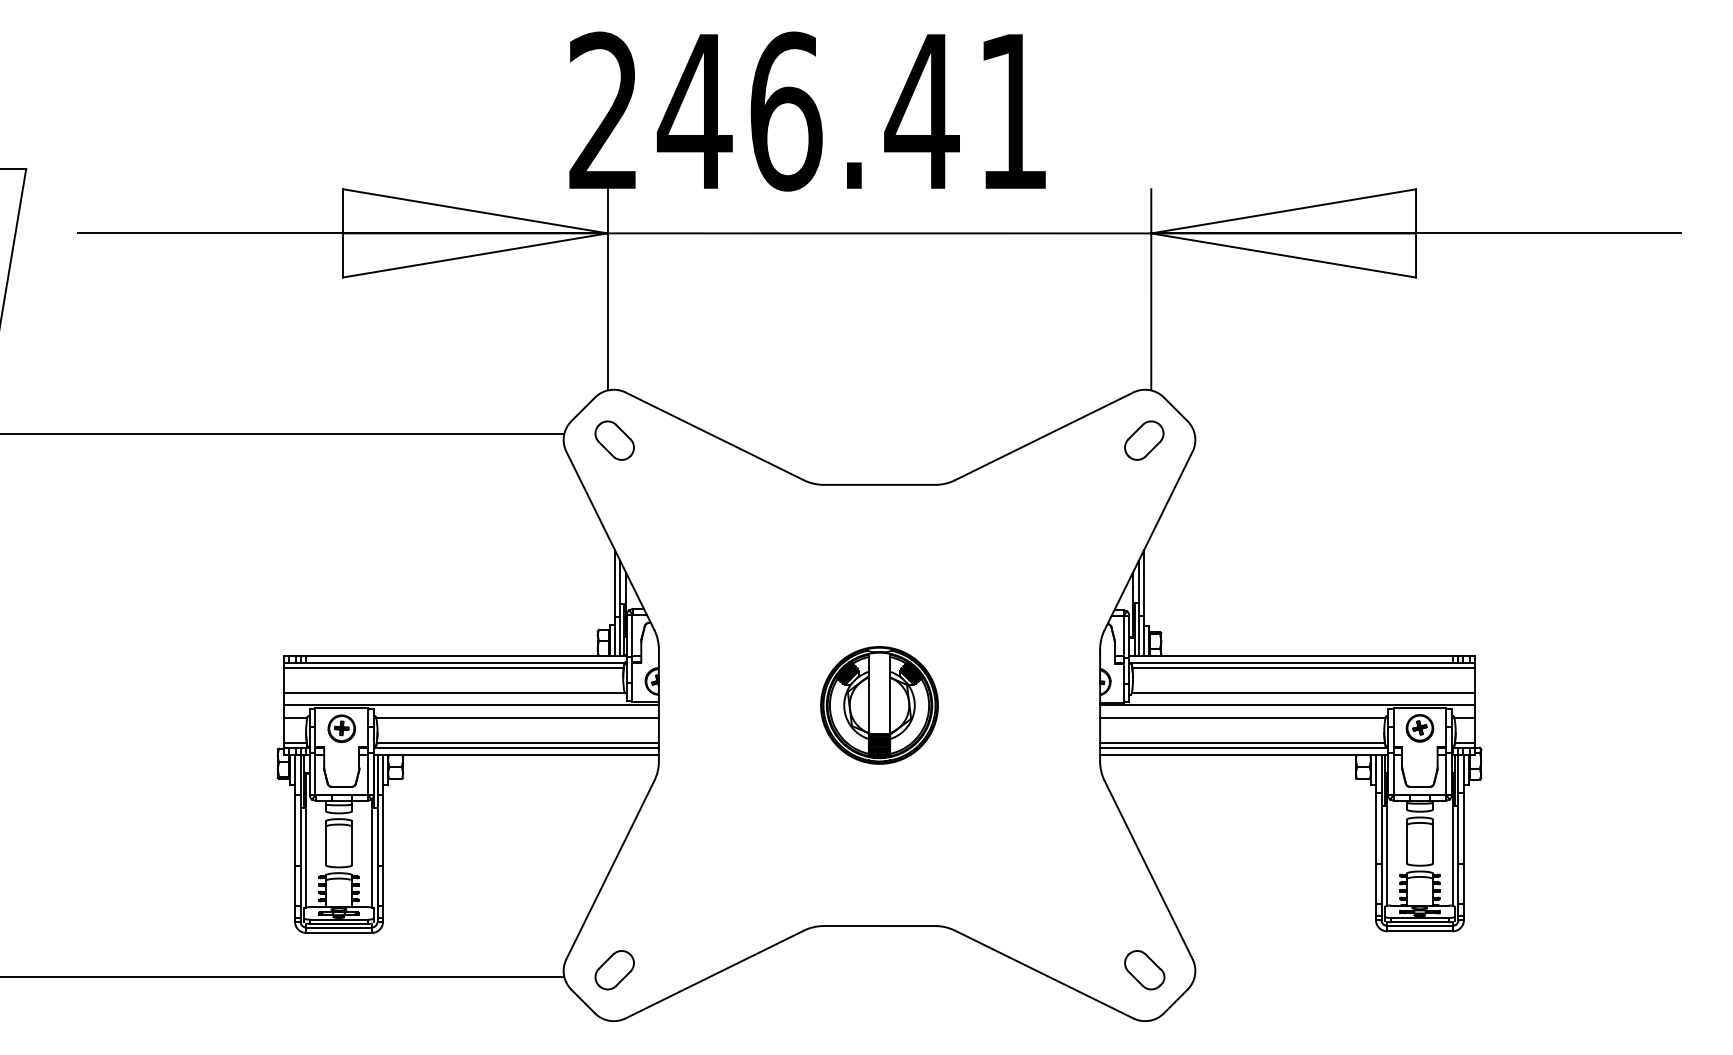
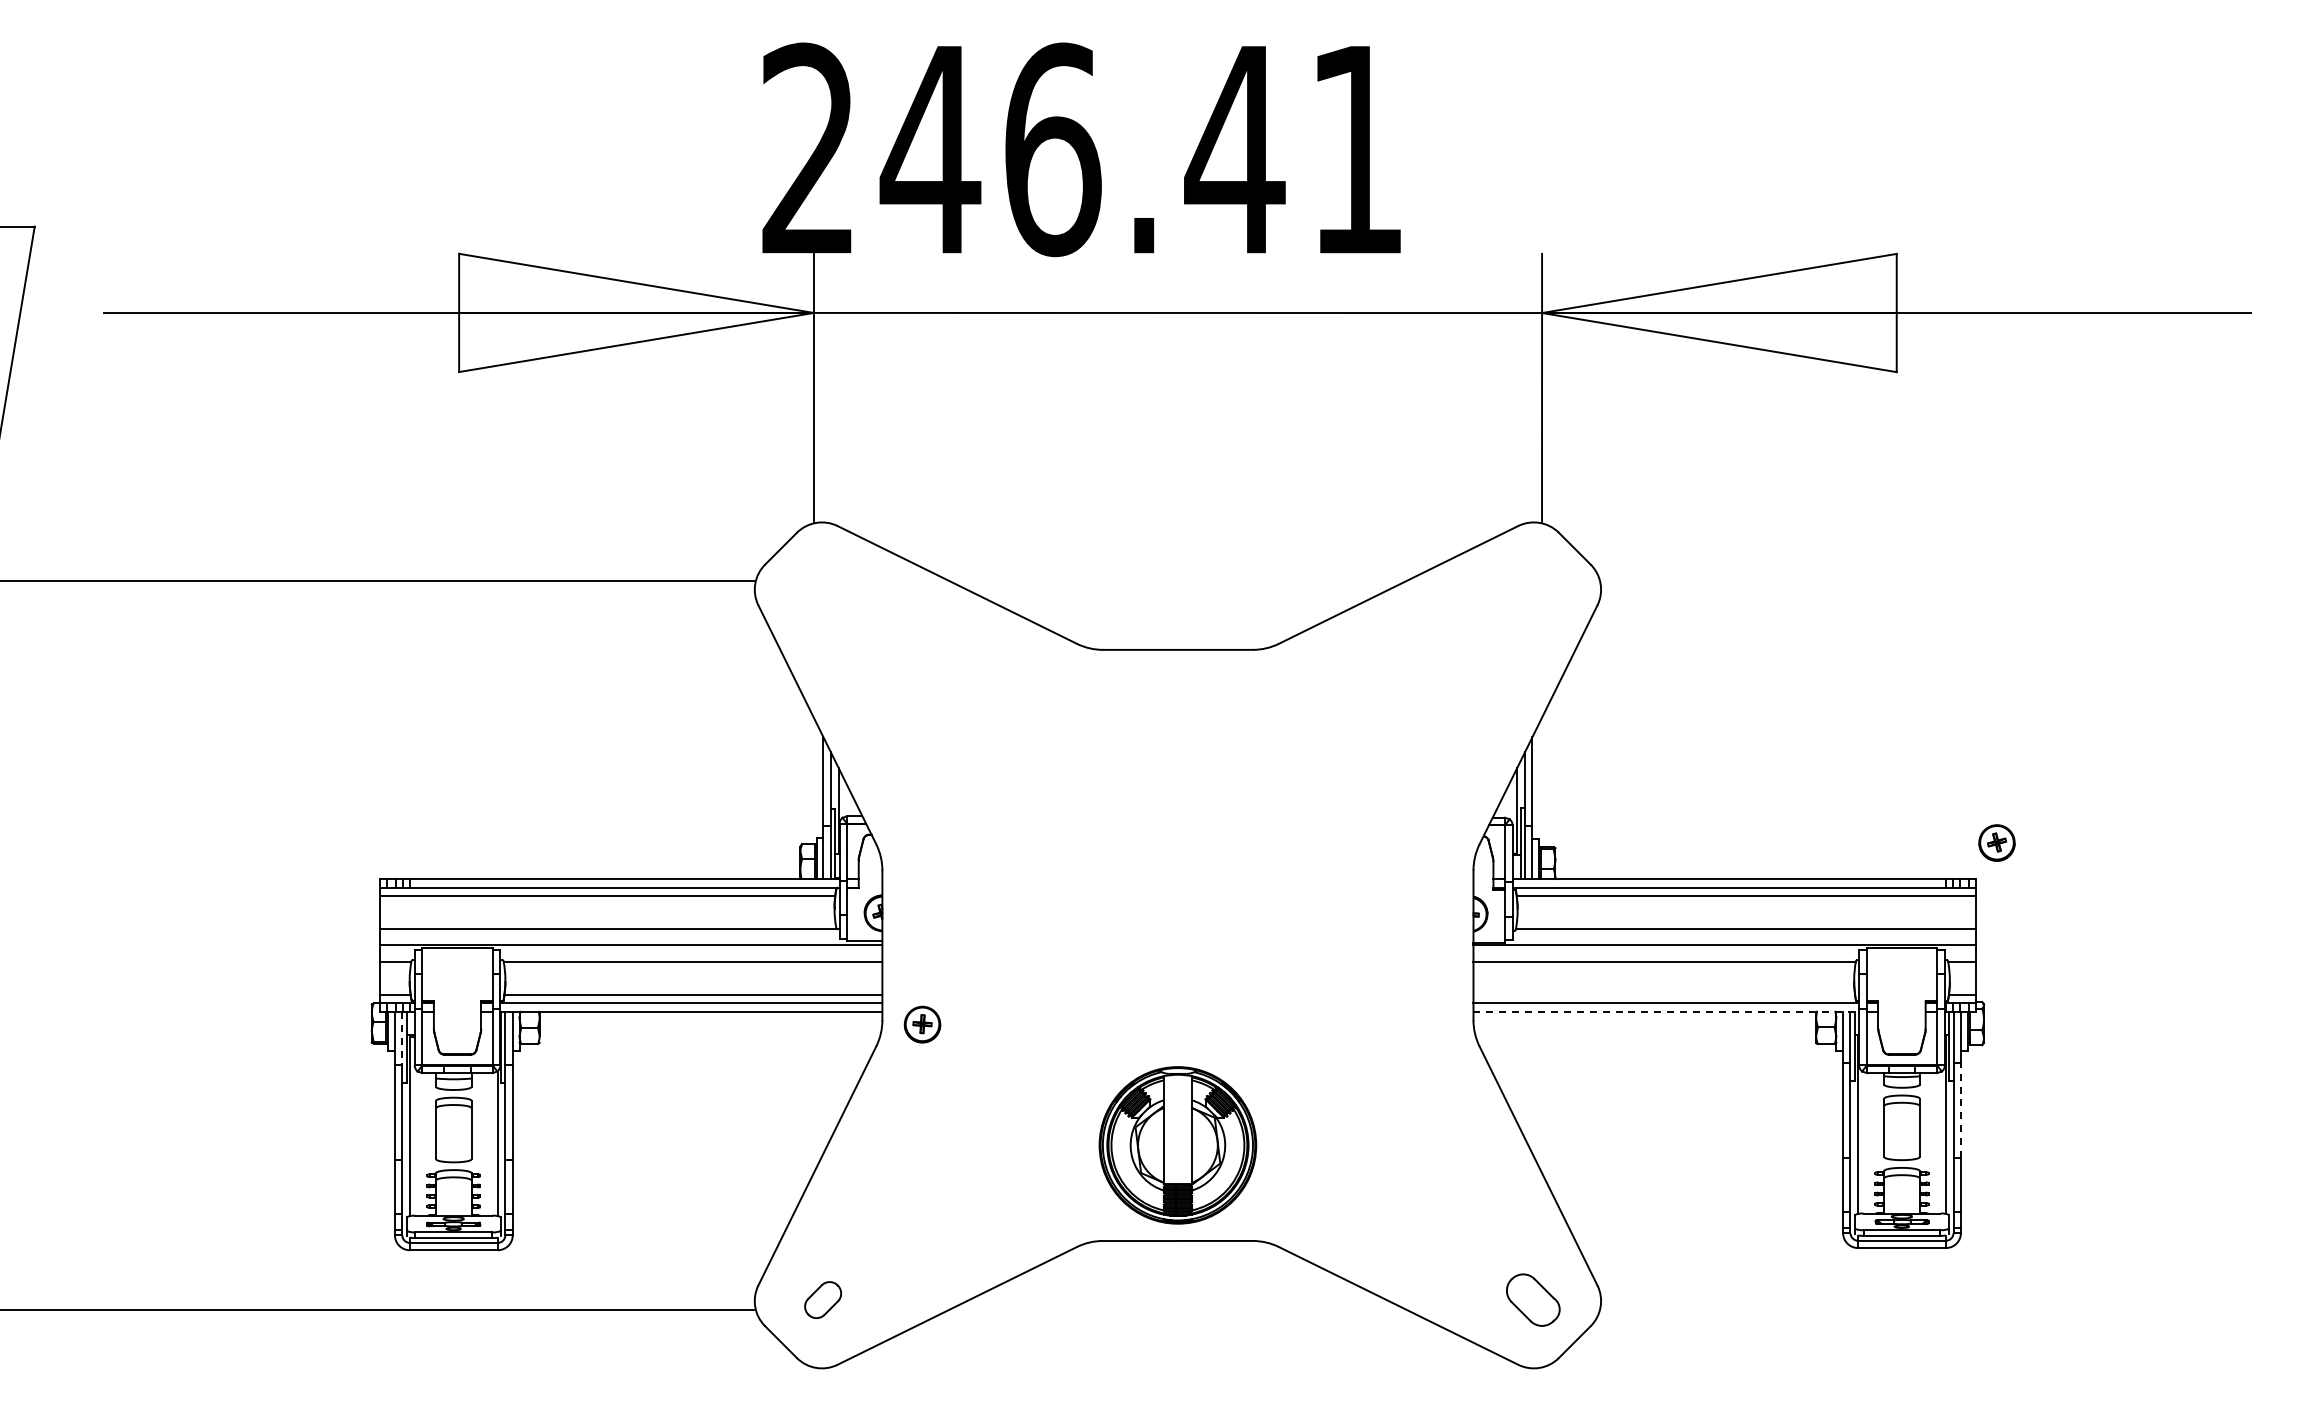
part: (614, 440) -> (822, 590), removed
part: (1144, 440) -> (1532, 590), removed
part: (879, 705) -> (1177, 1145), moved
part: (1419, 727) -> (1996, 842), moved
part: (341, 728) -> (922, 1024), moved
line: (1242, 742) -> (1664, 995), removed
line: (1244, 754) -> (1666, 1011), solid -> dashed
line: (300, 774) -> (402, 1038), solid -> dashed
line: (1463, 828) -> (1960, 1110), solid -> dashed
part: (614, 969) -> (822, 1299), size x0.7

